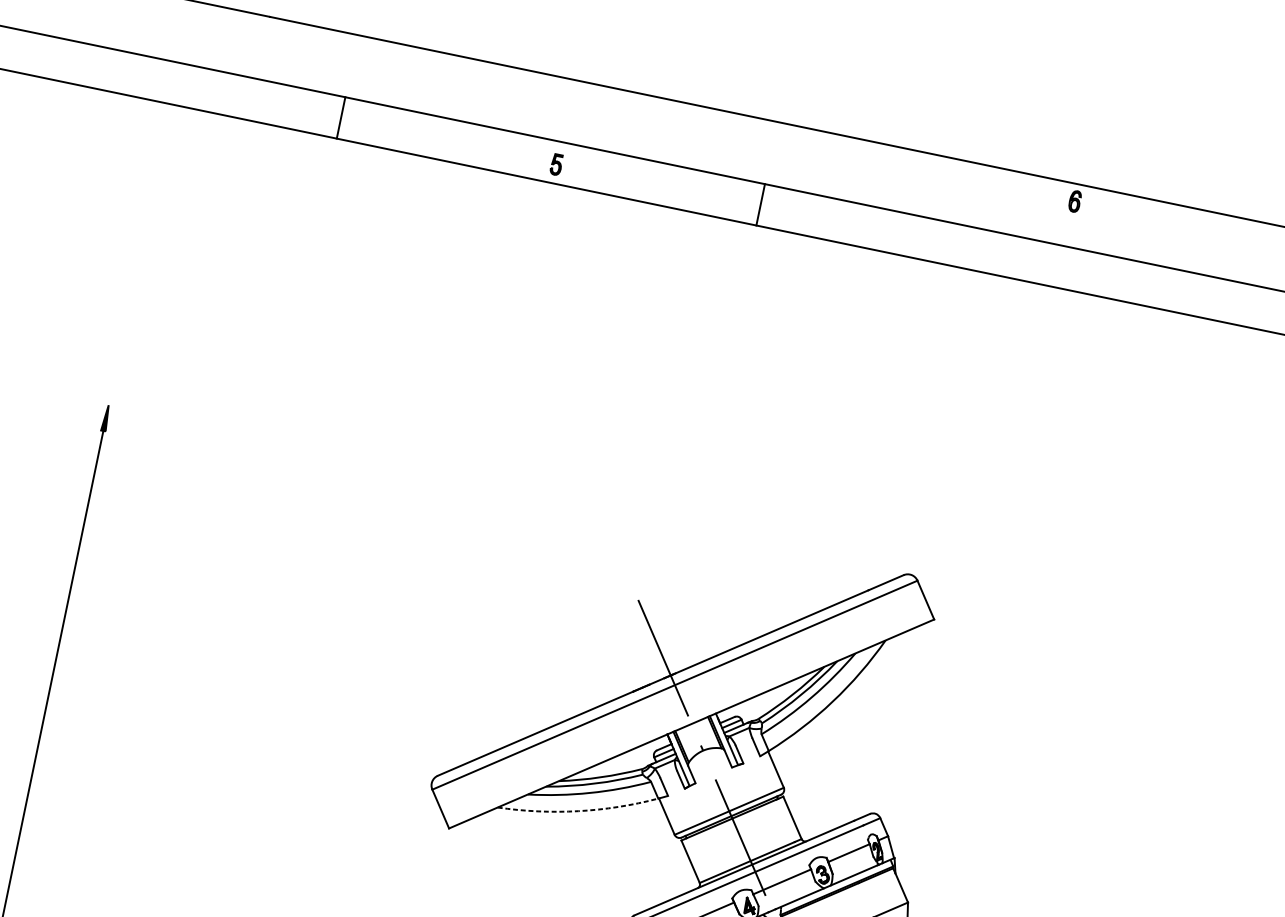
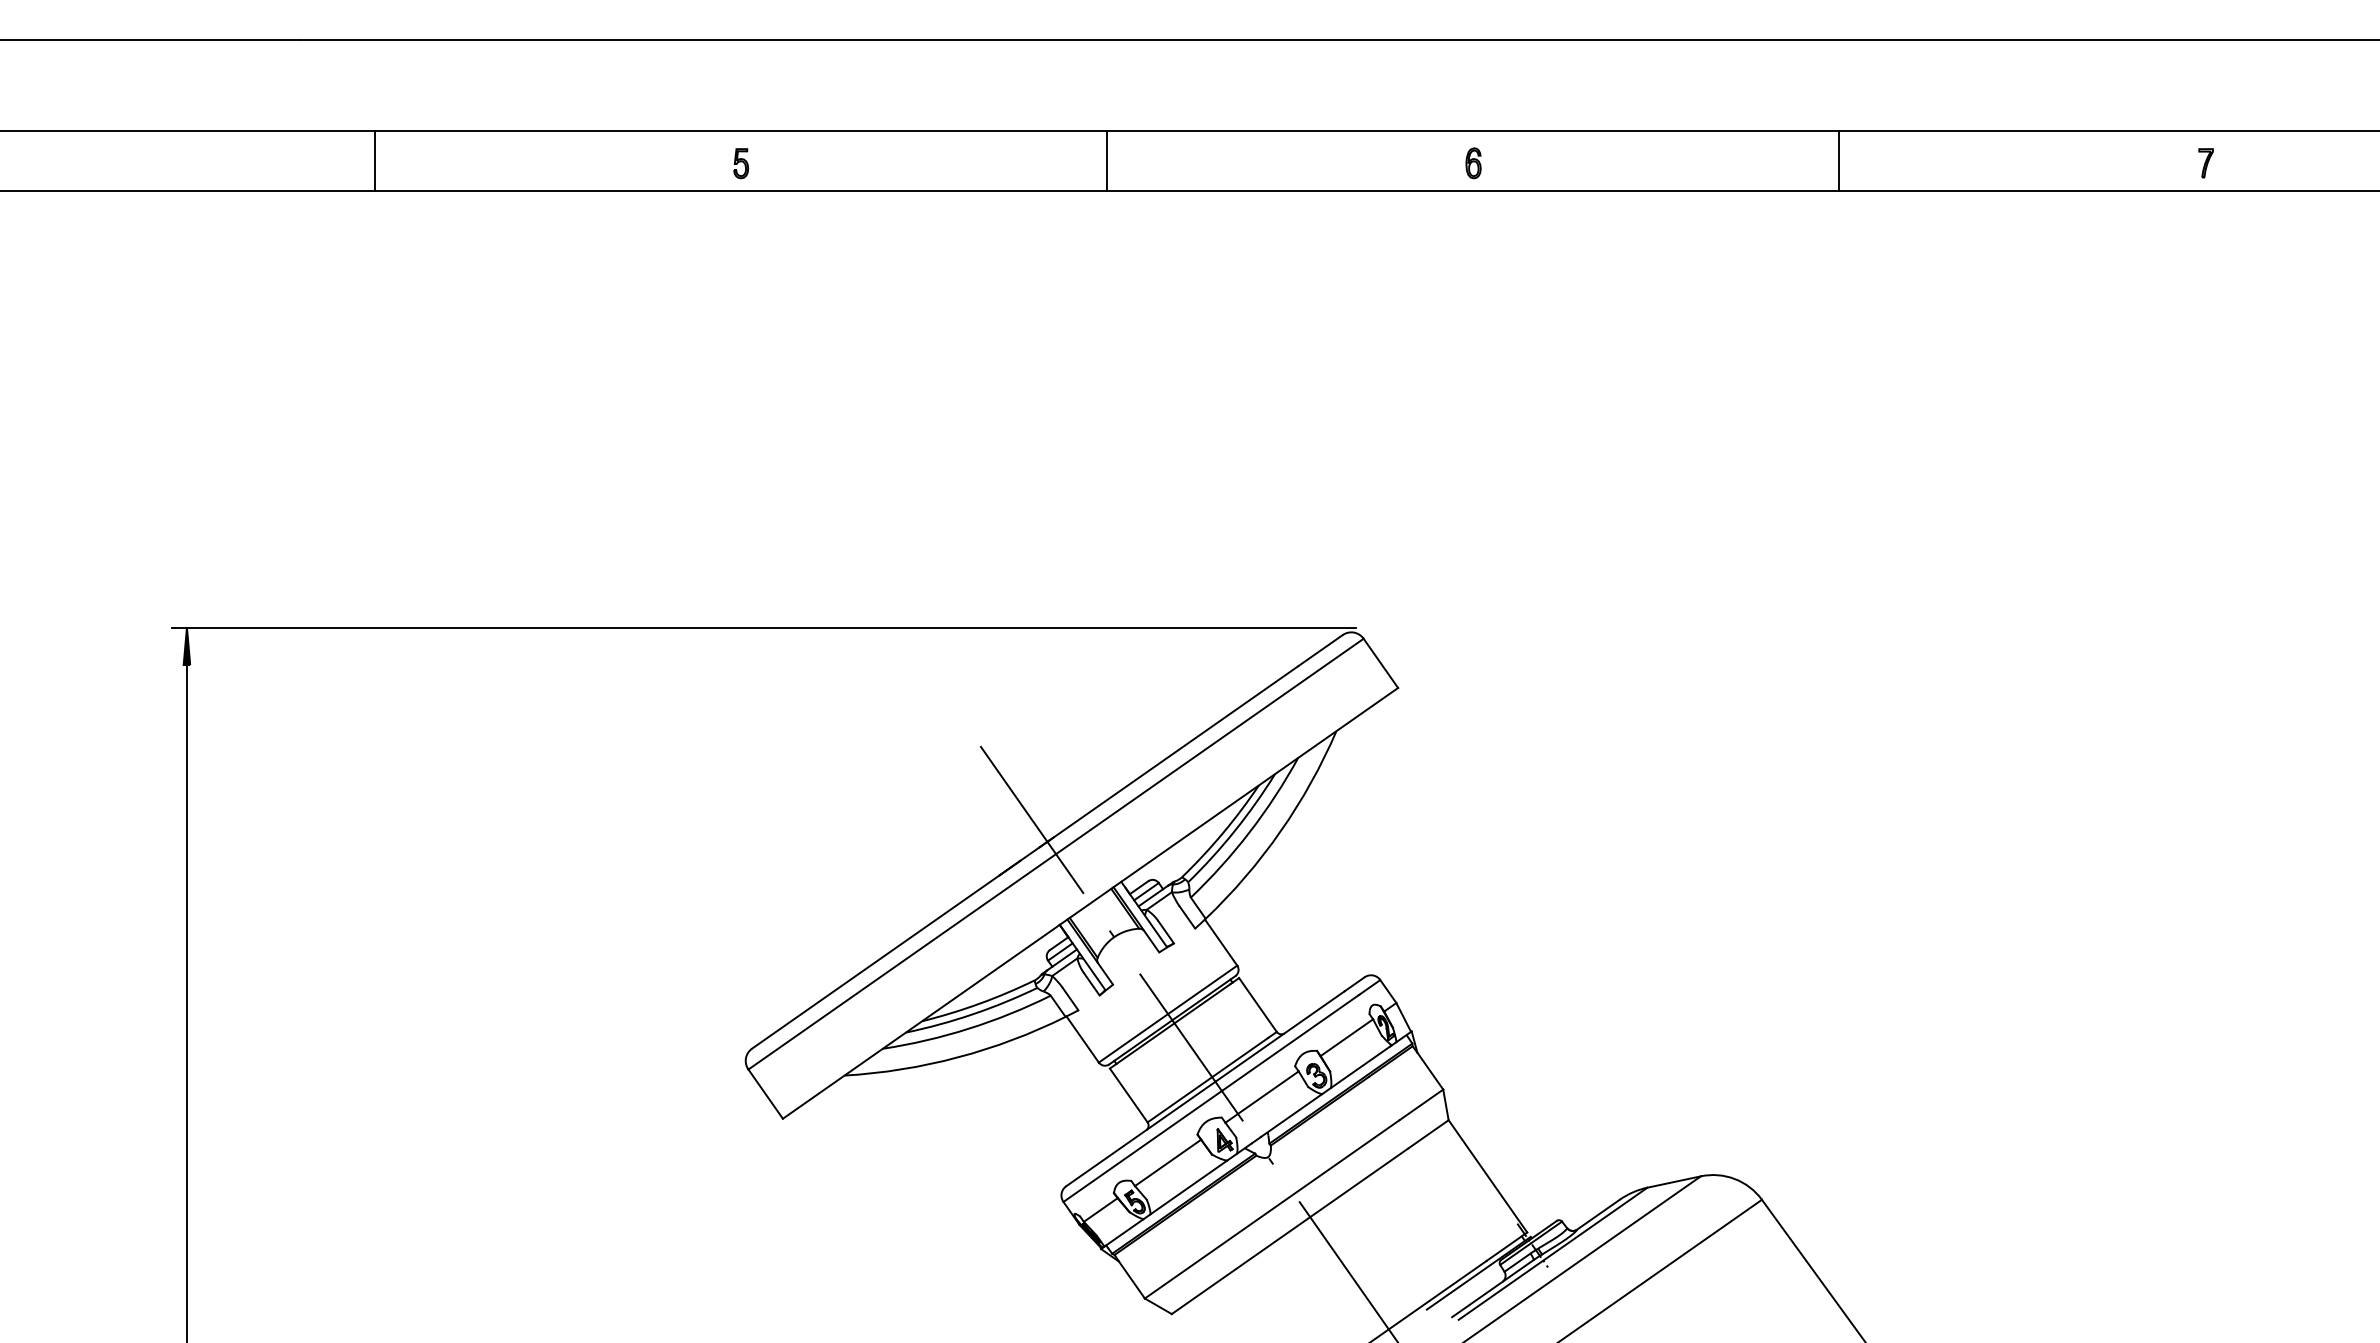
line: (340, 117) -> (374, 160), moved
part: (1074, 201) -> (1473, 163), moved
line: (760, 204) -> (1106, 160), moved
line: (505, 487) -> (763, 627), added
arc: (578, 811) -> (958, 1057), dashed -> solid

